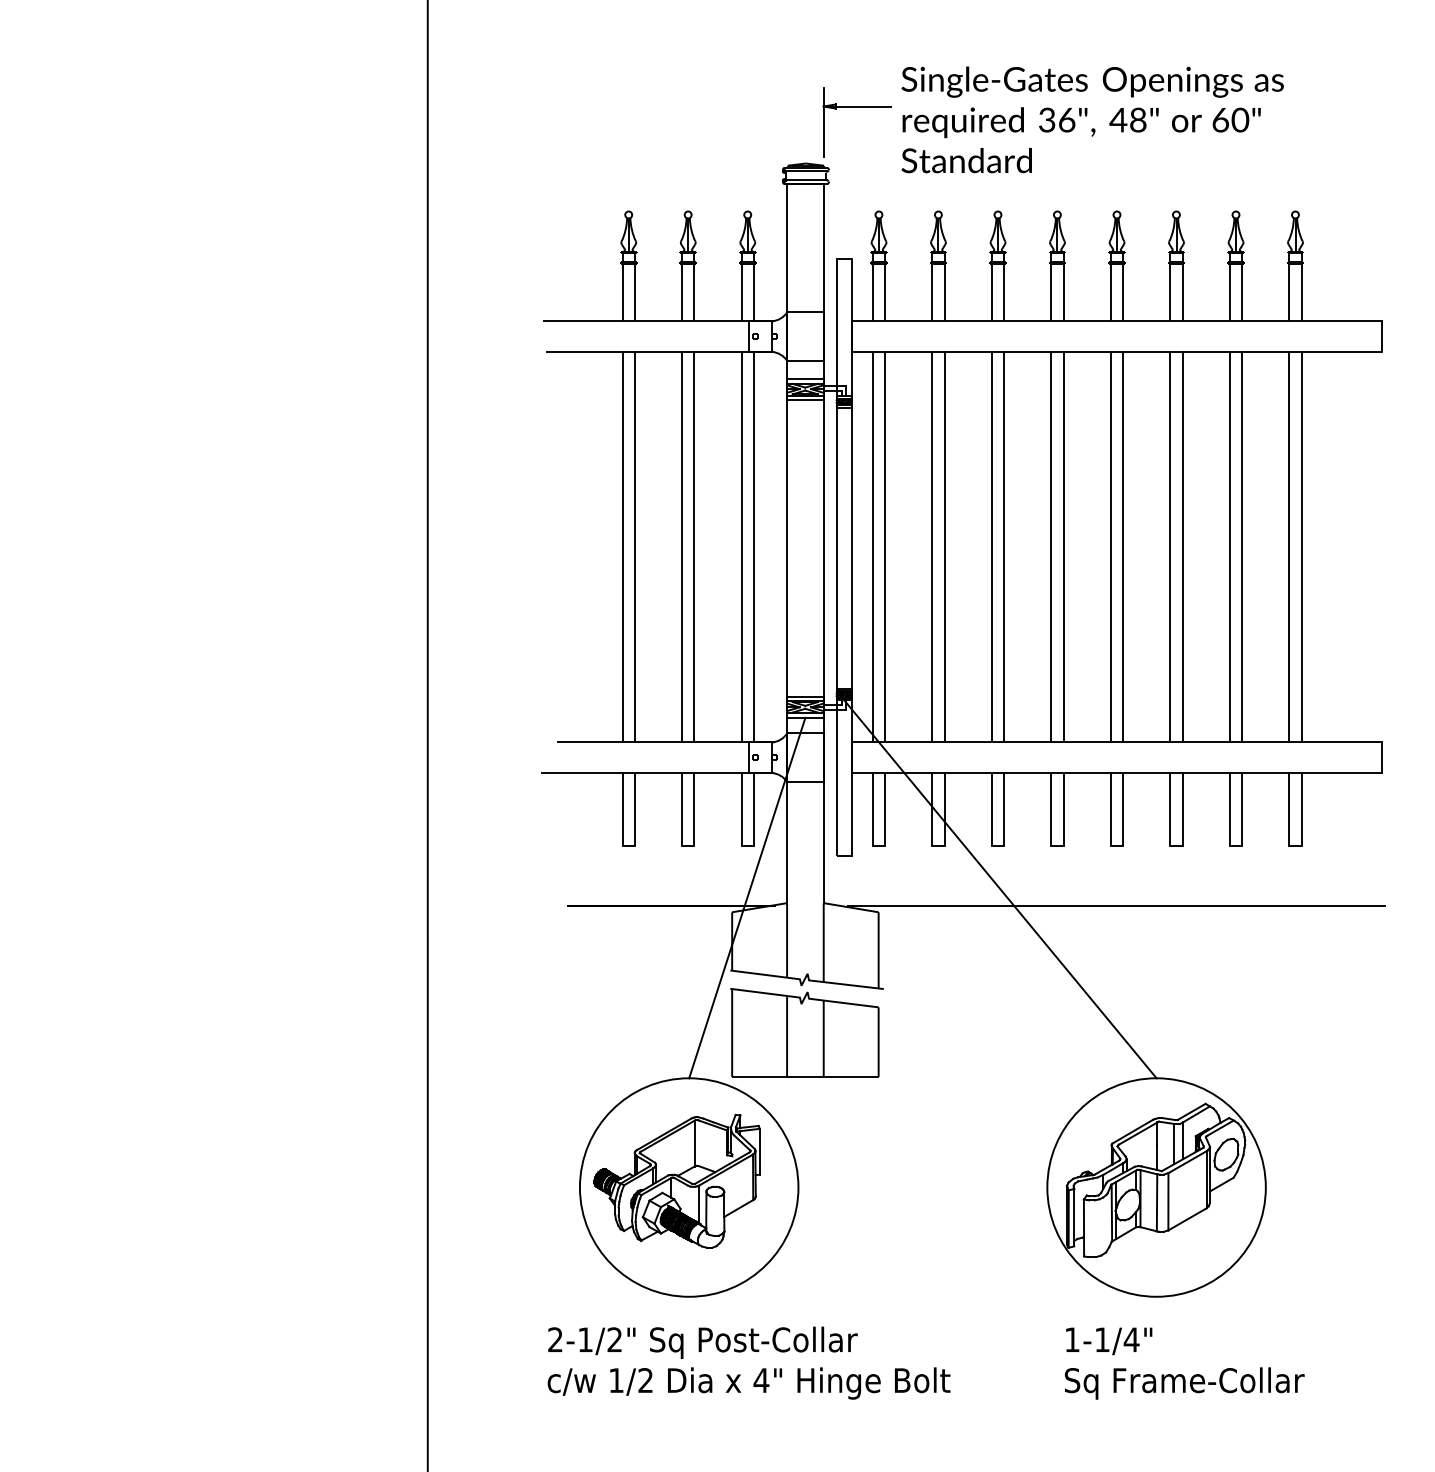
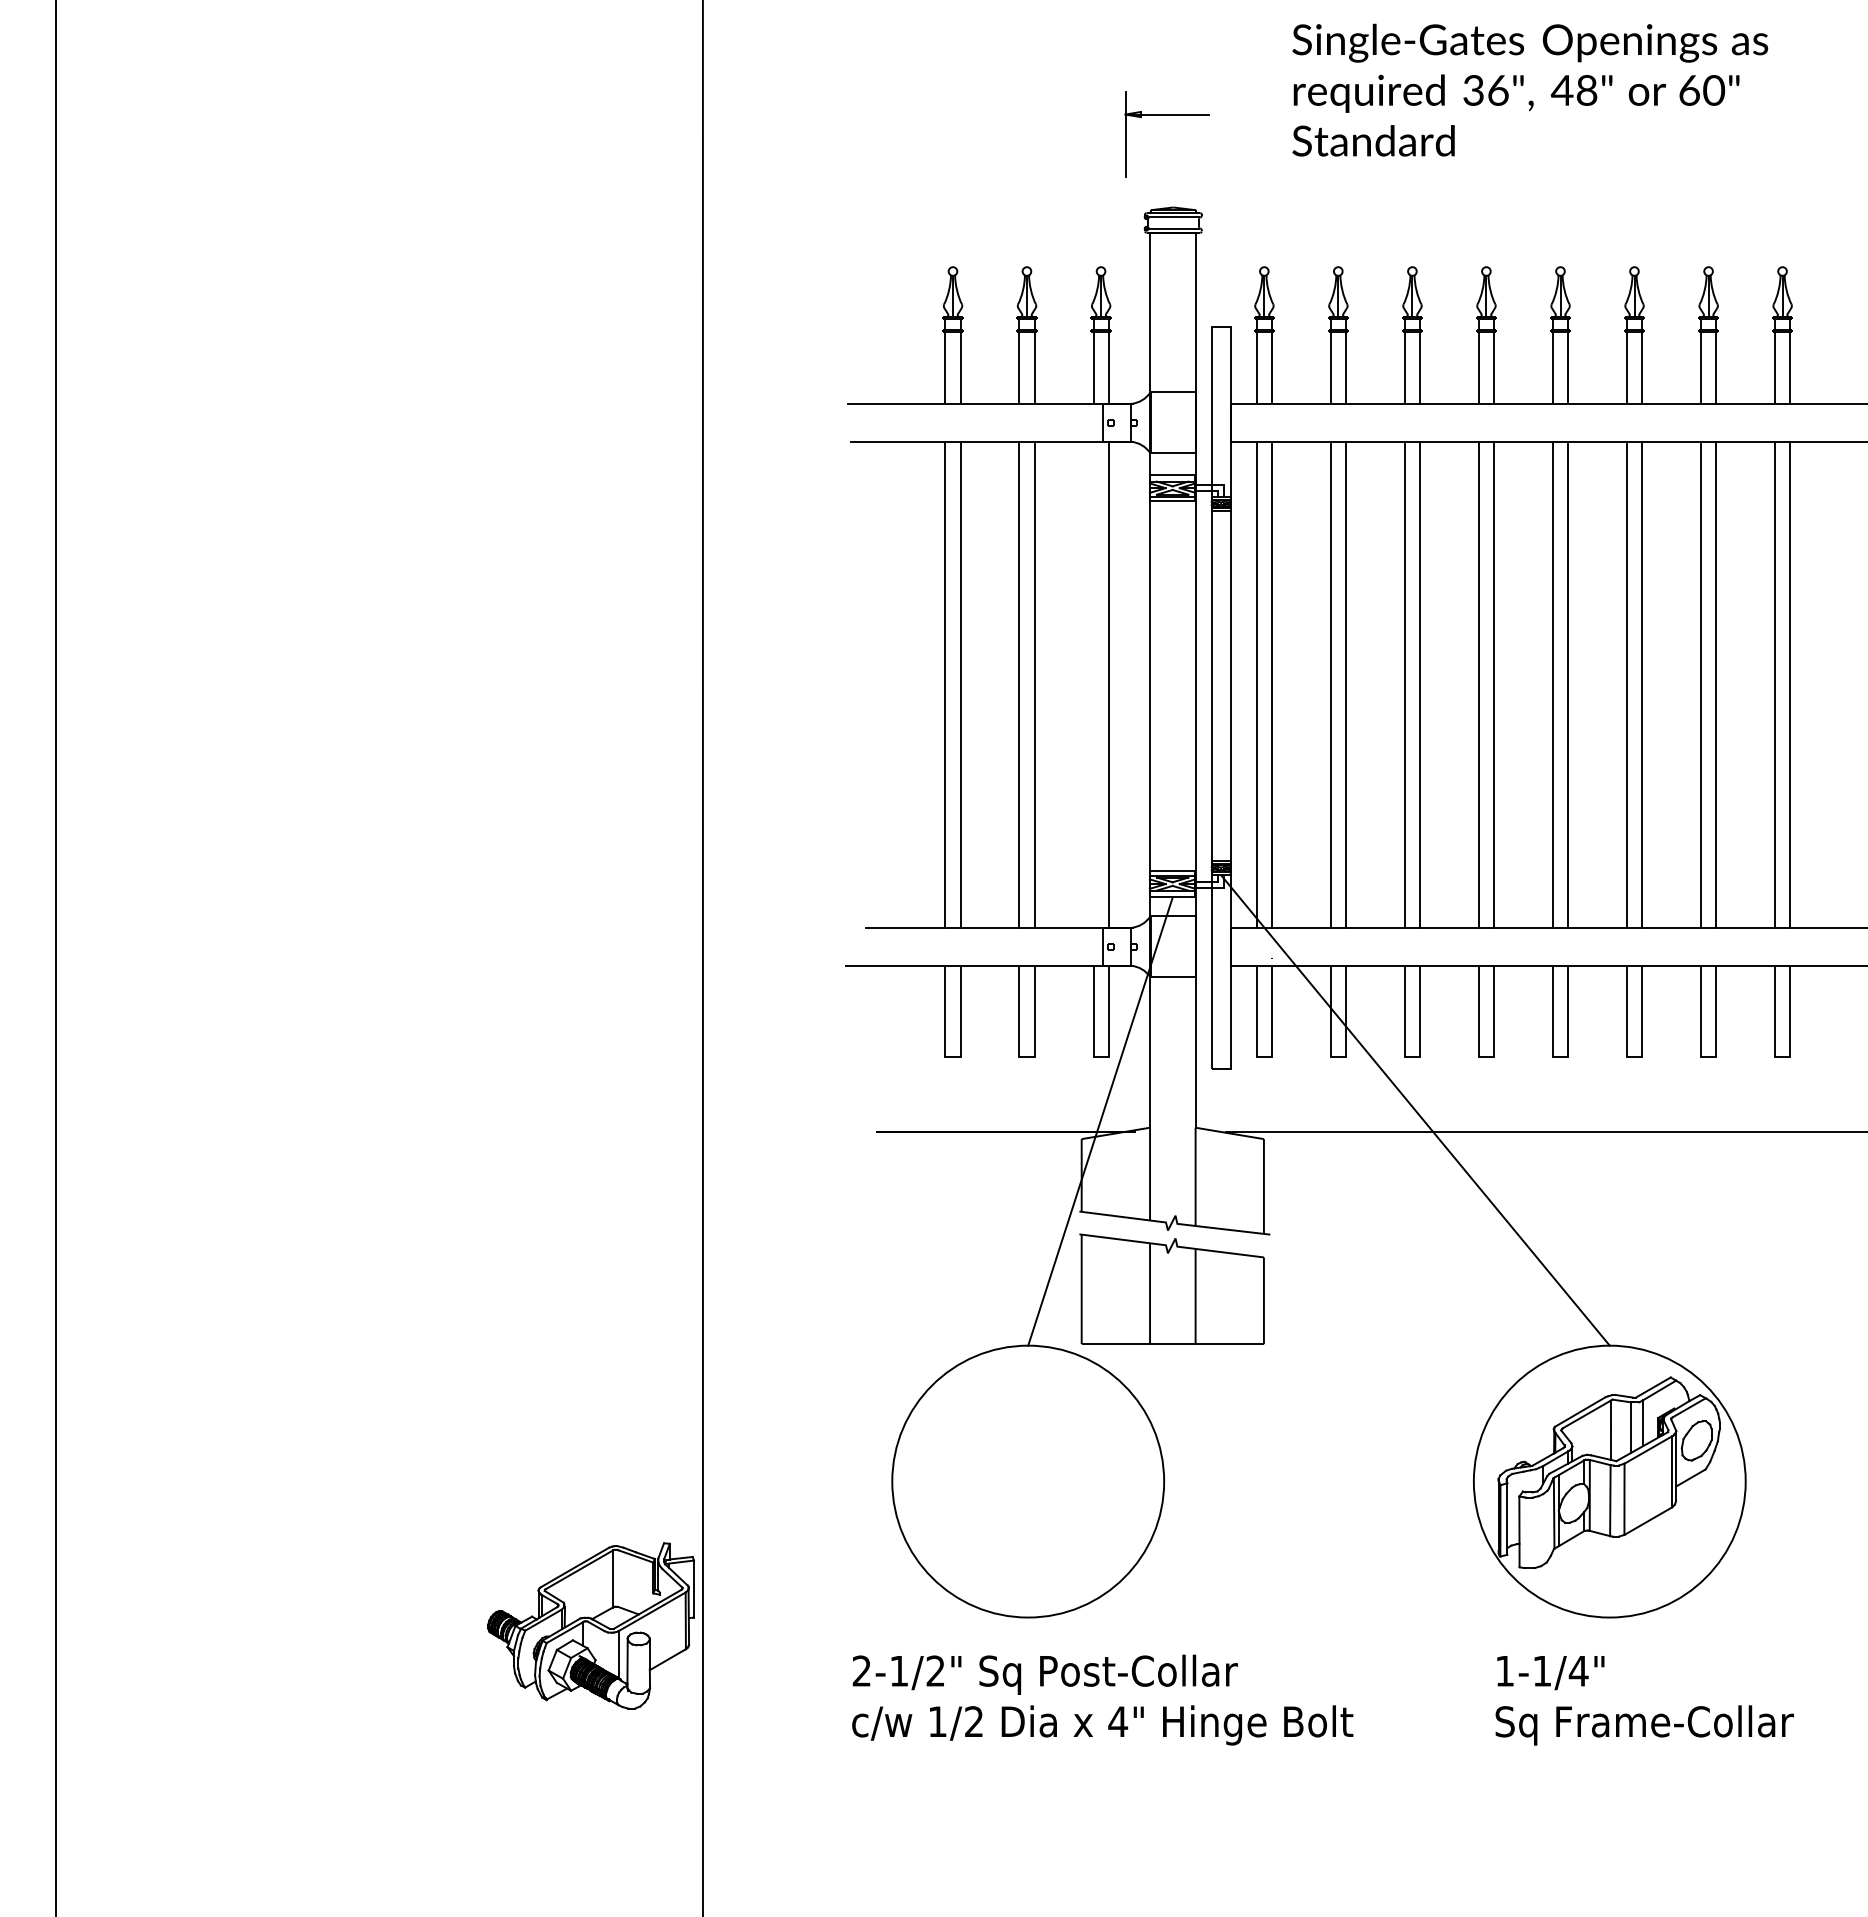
part: (856, 107) -> (1166, 115), moved
text: (1092, 119) -> (1530, 89), moved
line: (741, 546) -> (1093, 684), removed
part: (676, 1181) -> (590, 1625), moved

